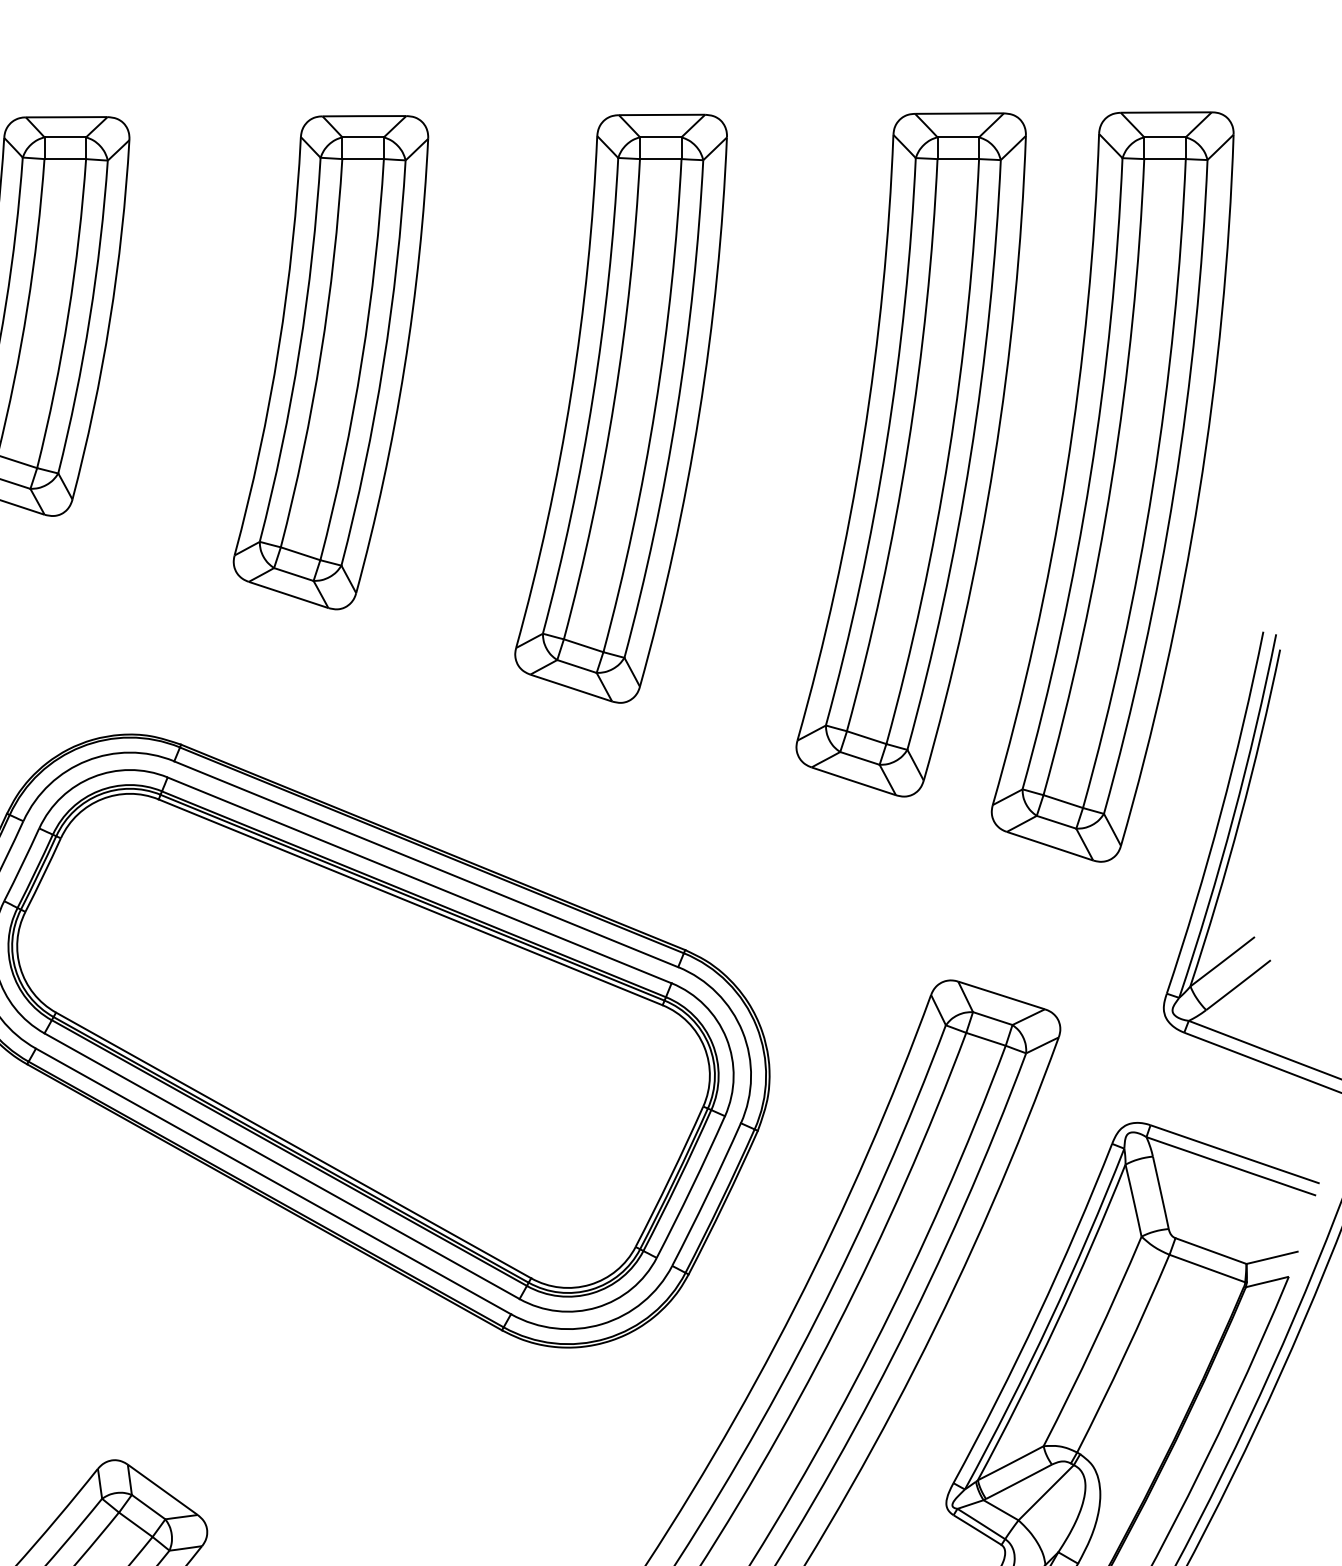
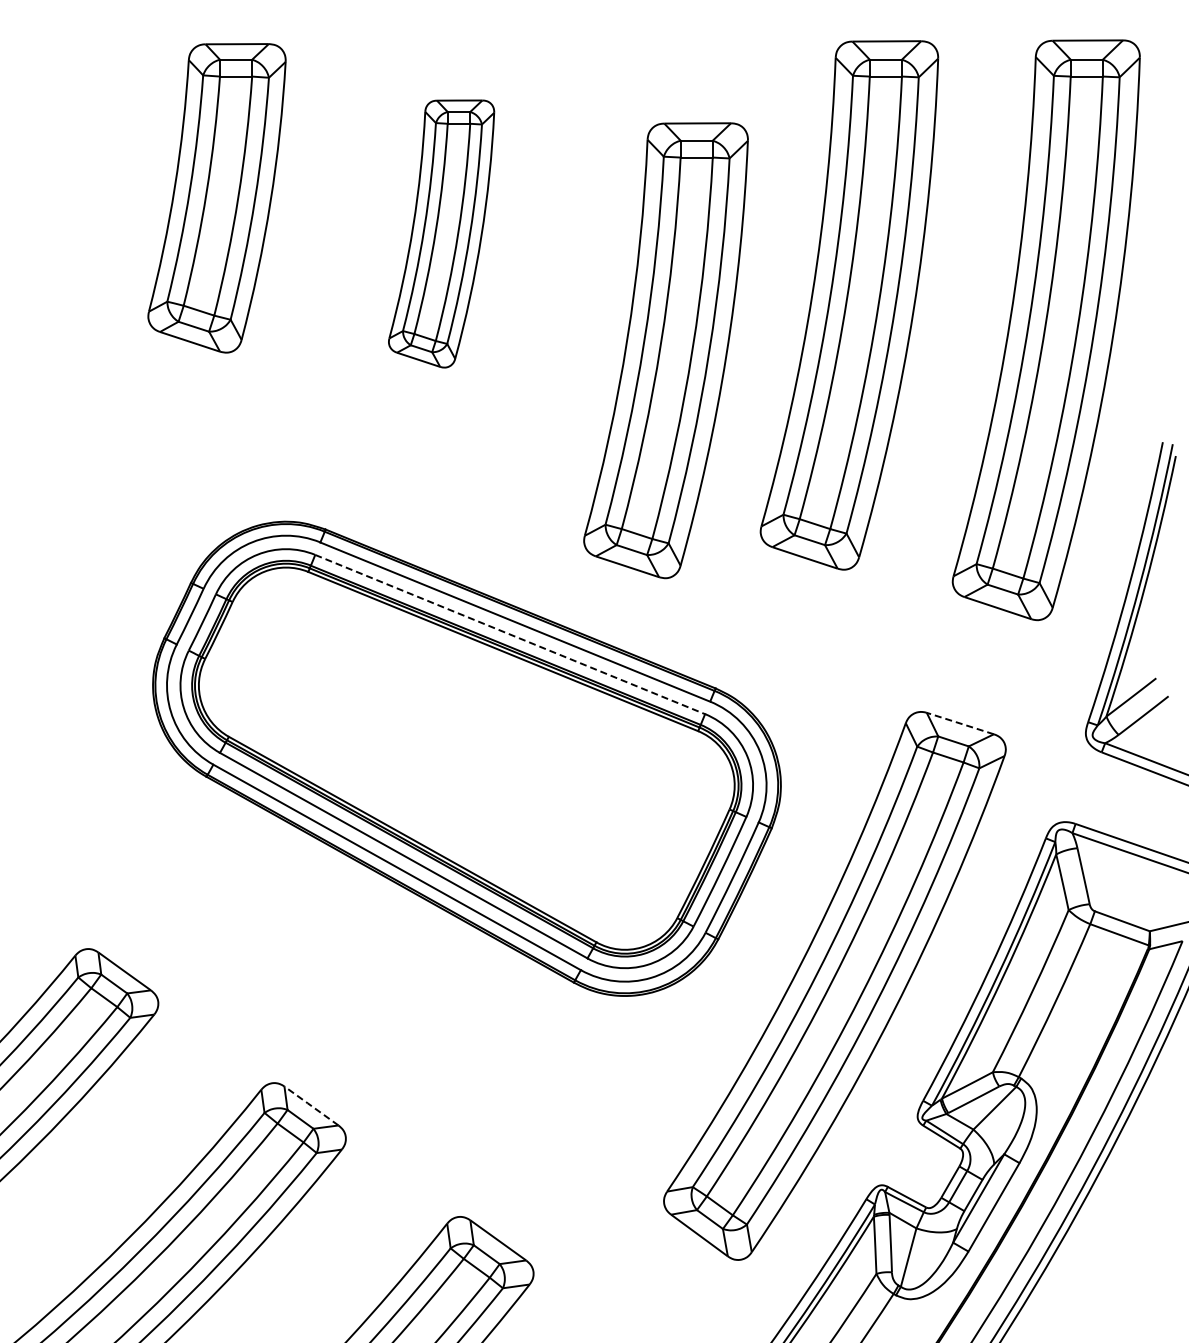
part: (330, 361) -> (441, 233), size x0.7
part: (620, 408) -> (665, 350), moved
part: (911, 455) -> (849, 305), moved
line: (420, 880) -> (510, 634), solid -> dashed
line: (1000, 995) -> (959, 723), solid -> dashed
line: (162, 1489) -> (311, 1105), solid -> dashed

